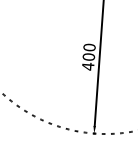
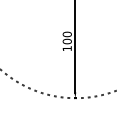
text: (87, 66) -> (66, 48), 400 -> 100

